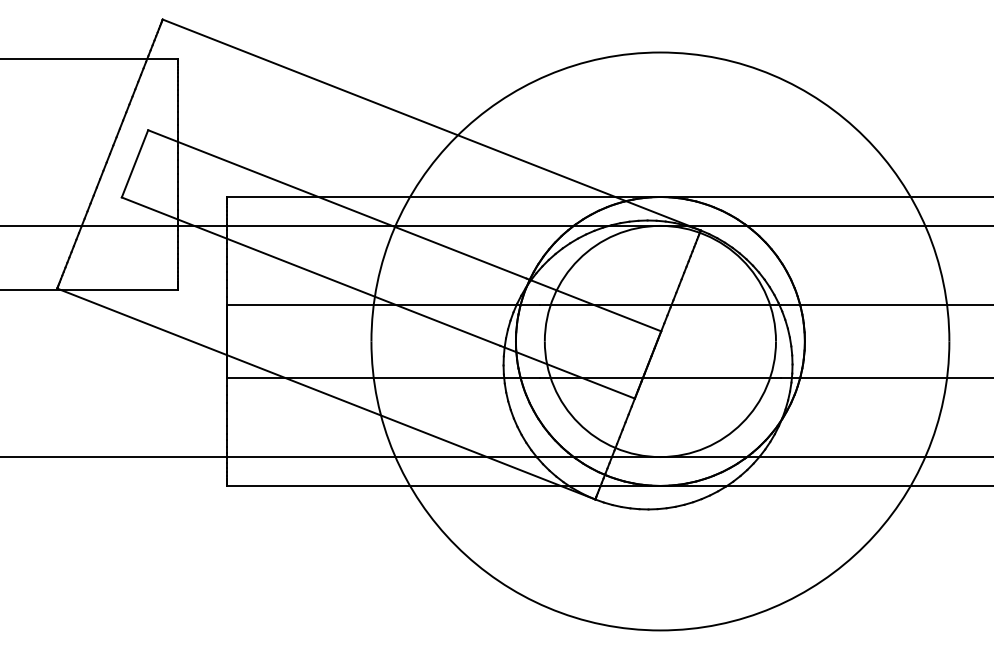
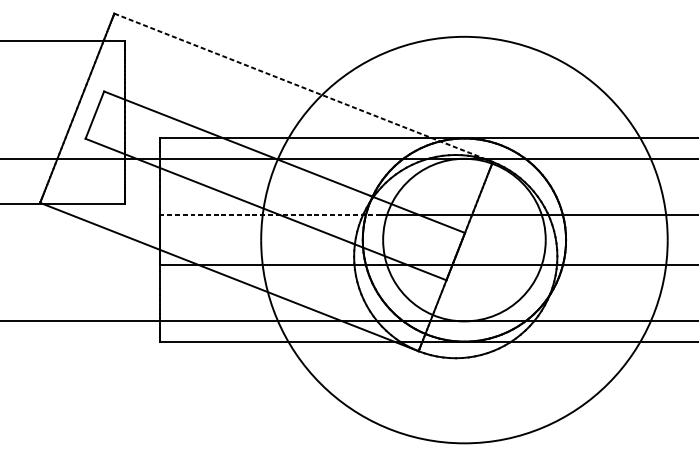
line: (431, 125) -> (303, 88), solid -> dashed
line: (383, 305) -> (269, 214), solid -> dashed

